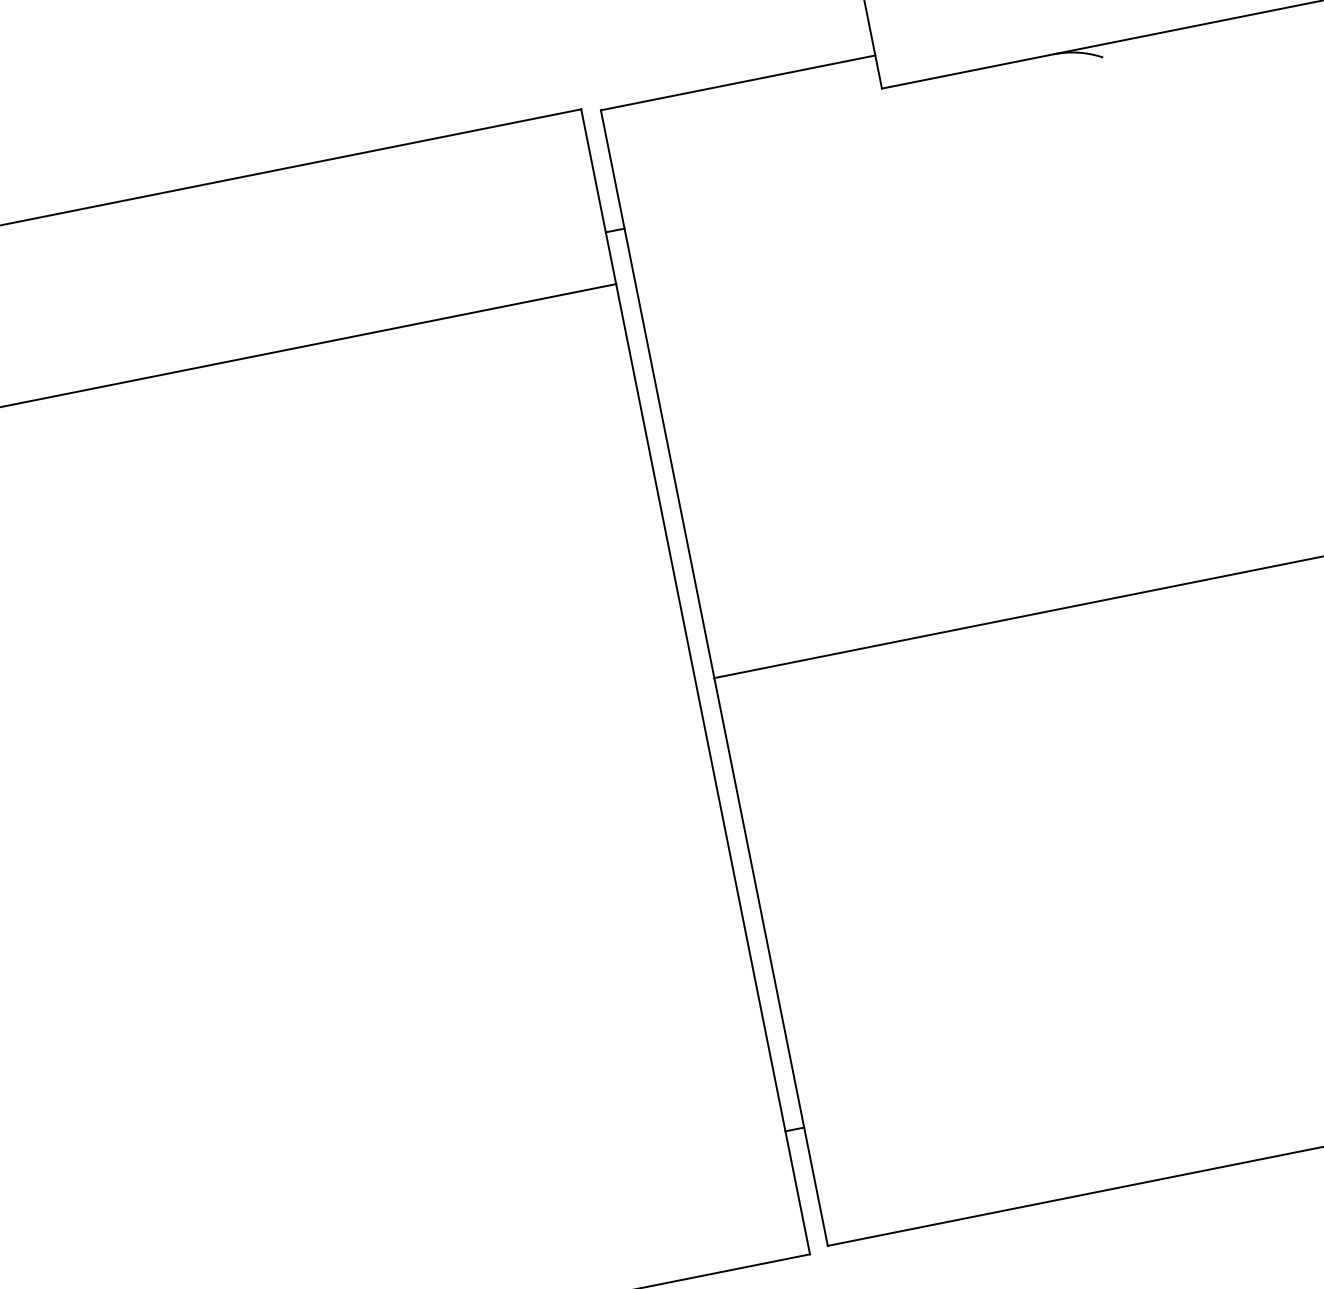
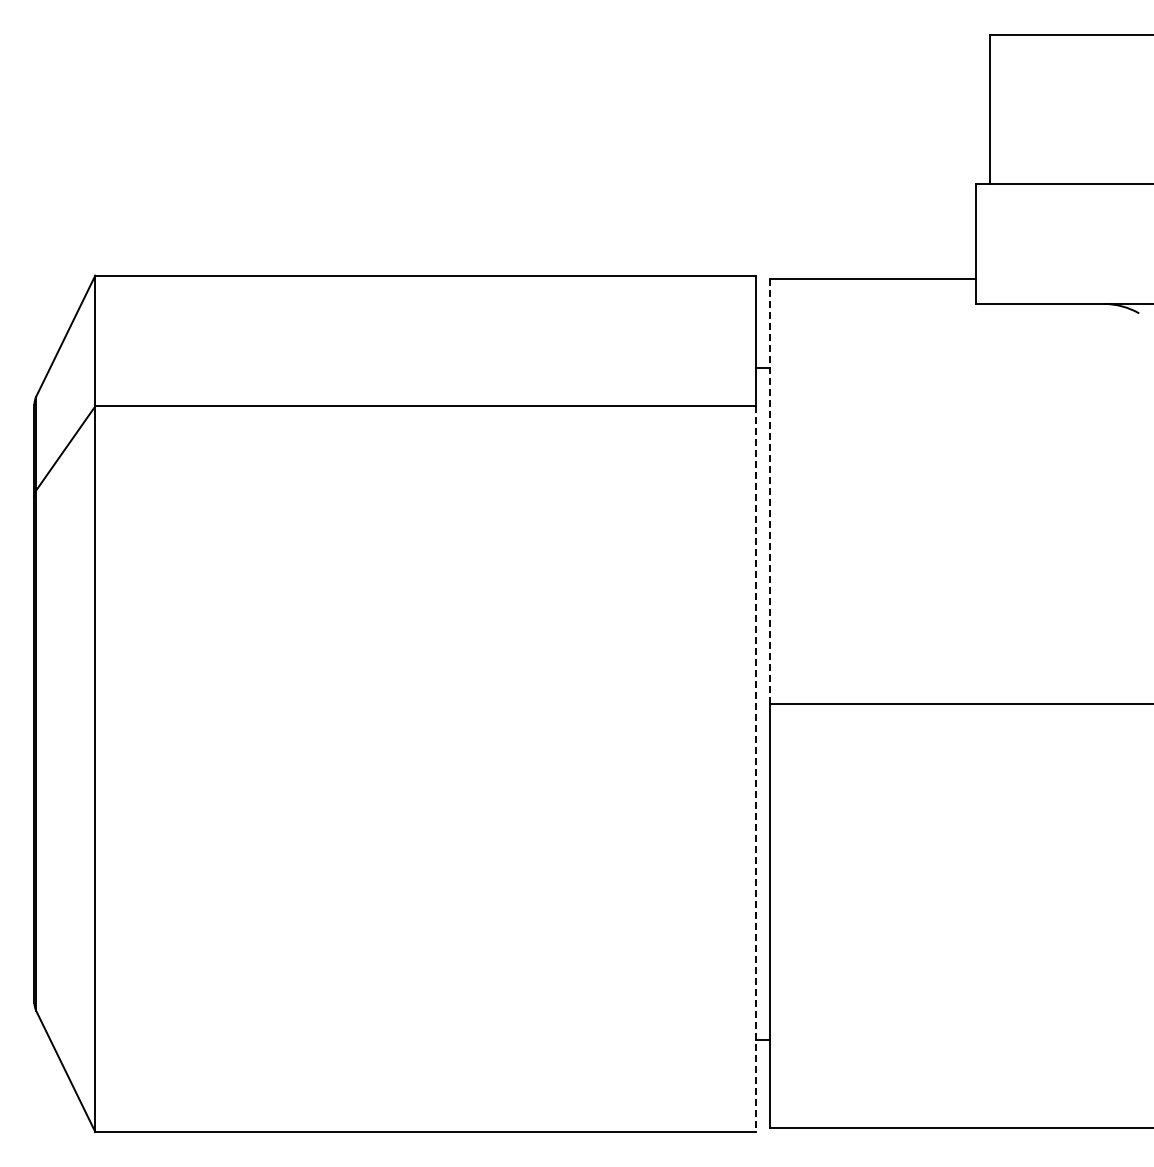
line: (657, 394) -> (770, 491), solid -> dashed
line: (713, 769) -> (756, 769), solid -> dashed

